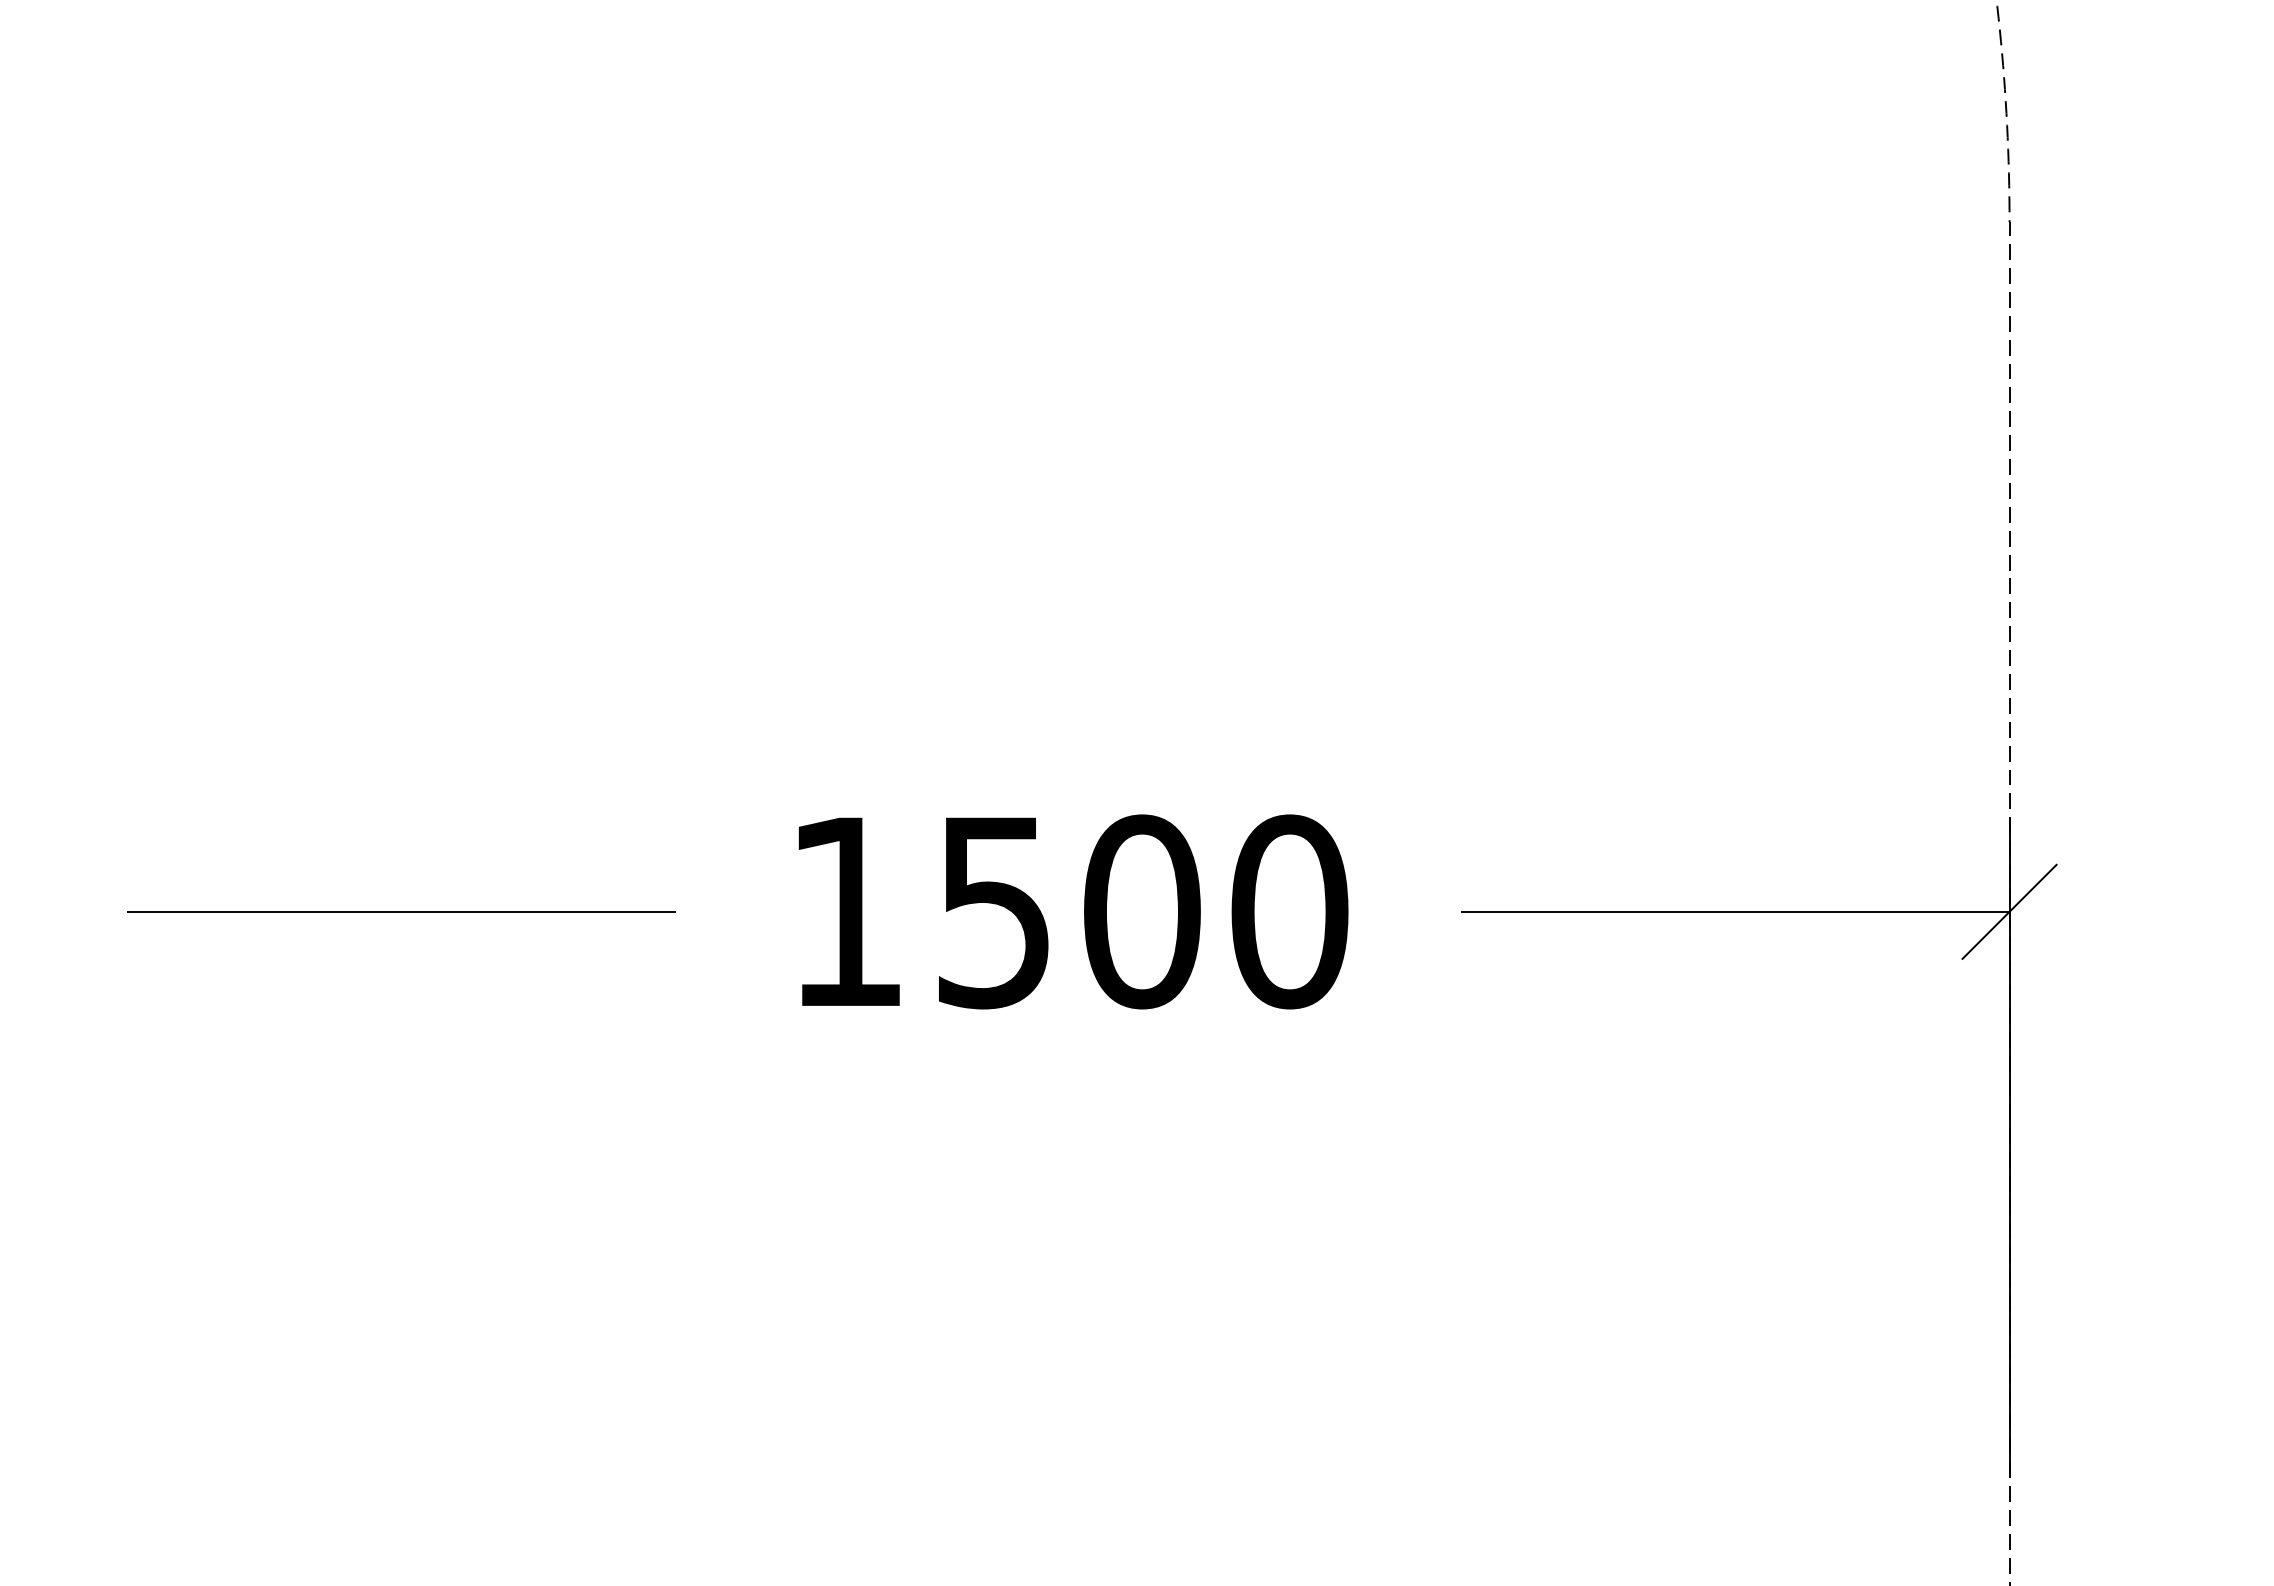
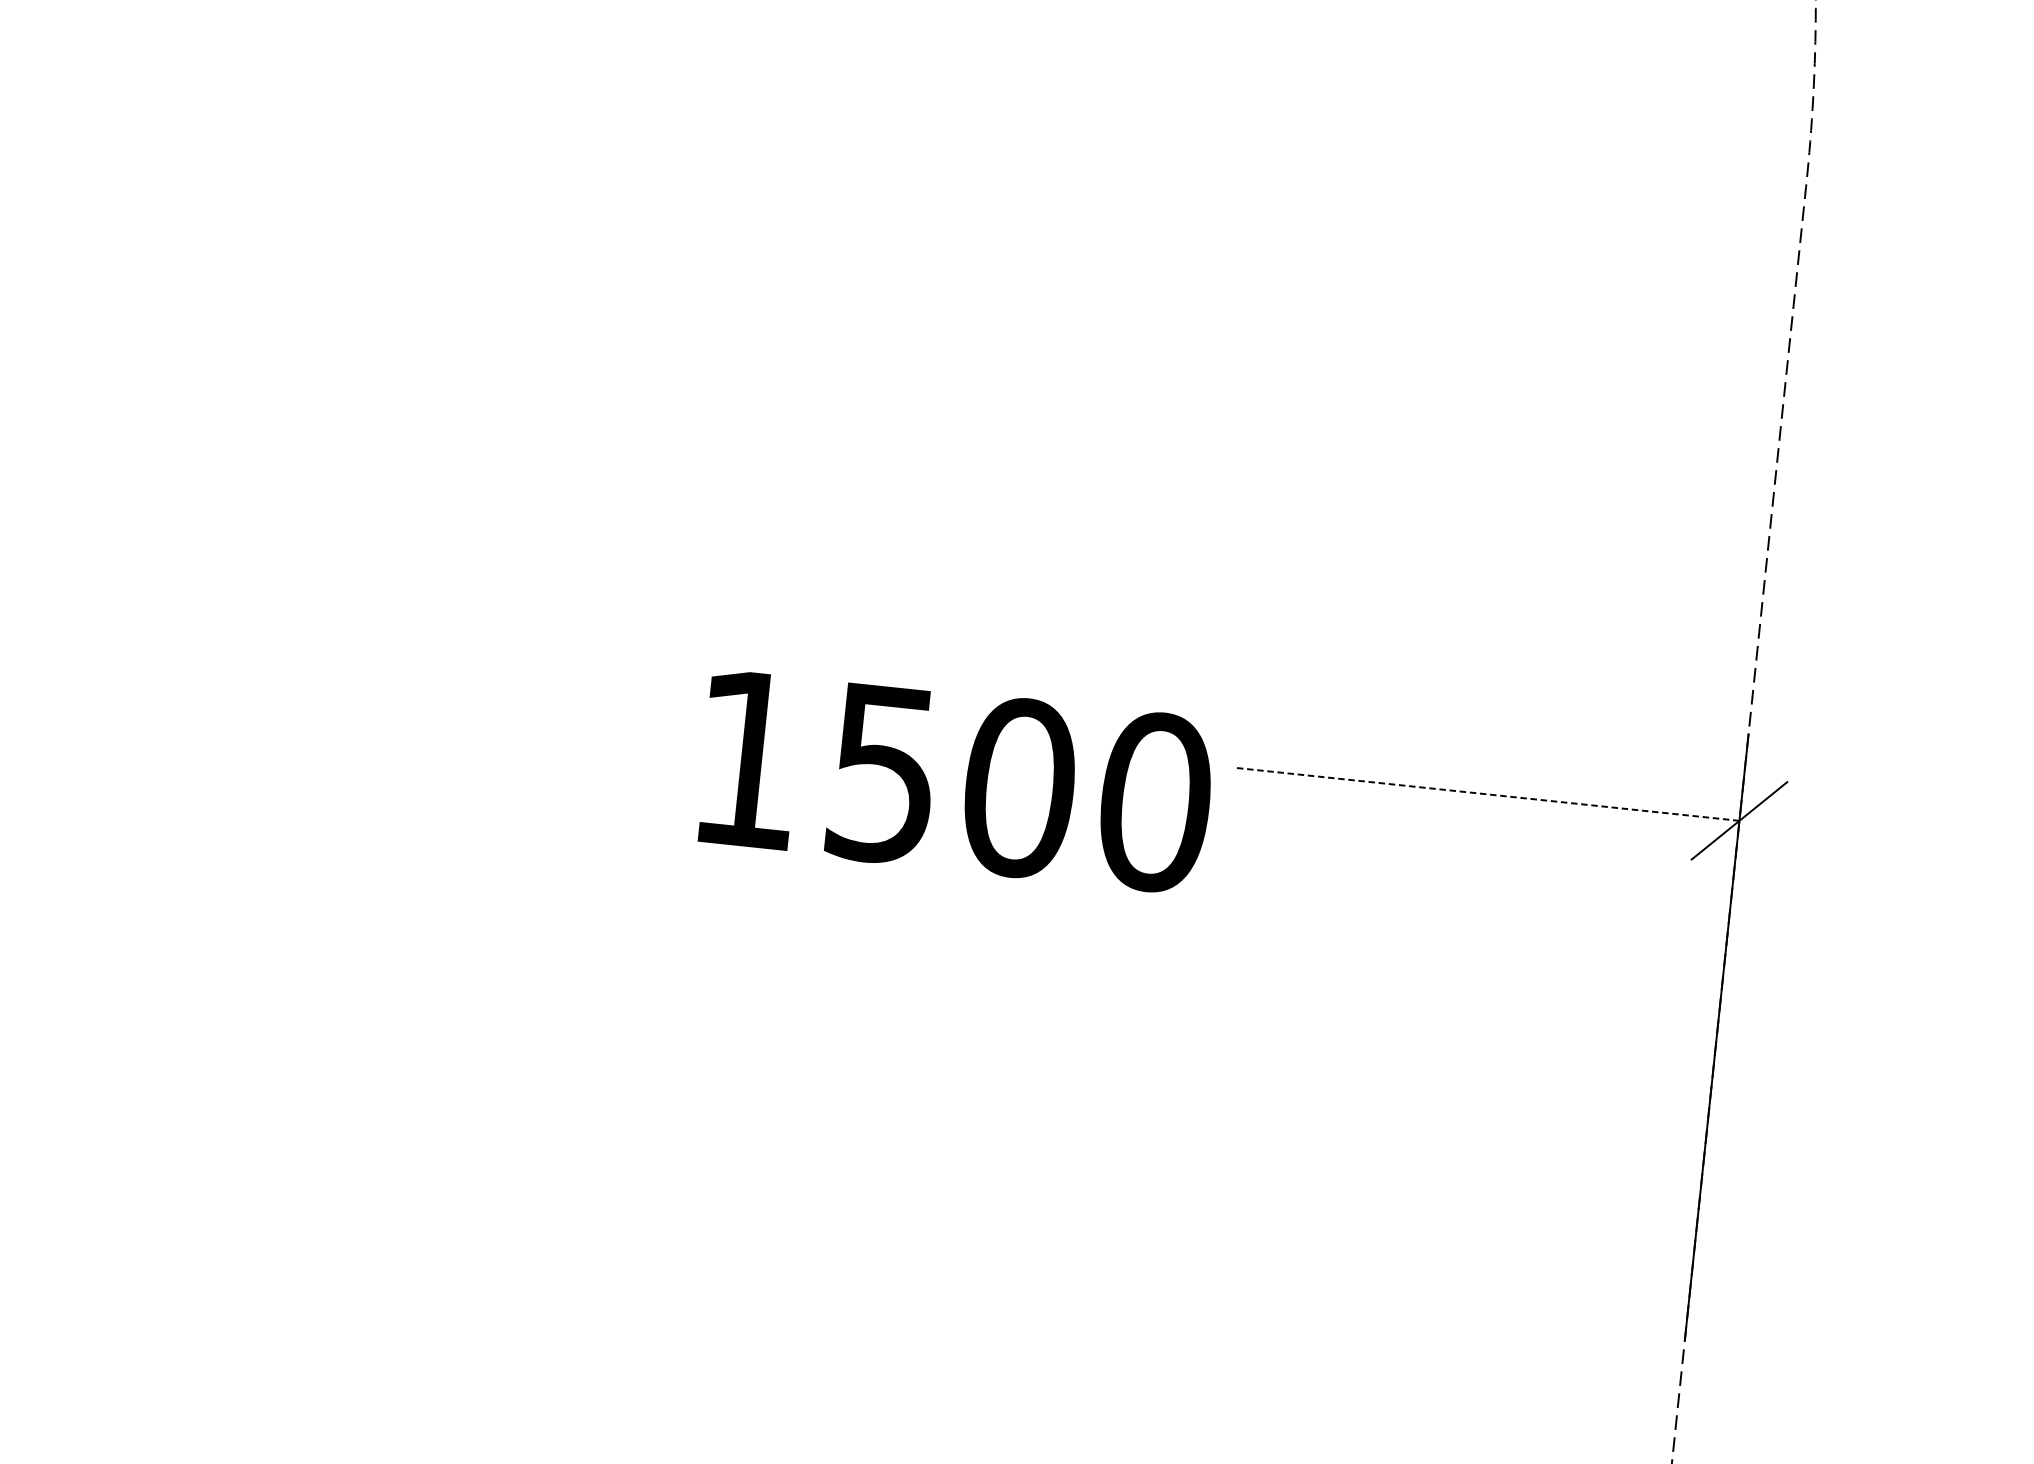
line: (401, 911) -> (259, 664), removed
text: (1073, 911) -> (956, 781), moved
line: (1735, 911) -> (1487, 794), solid -> dashed

